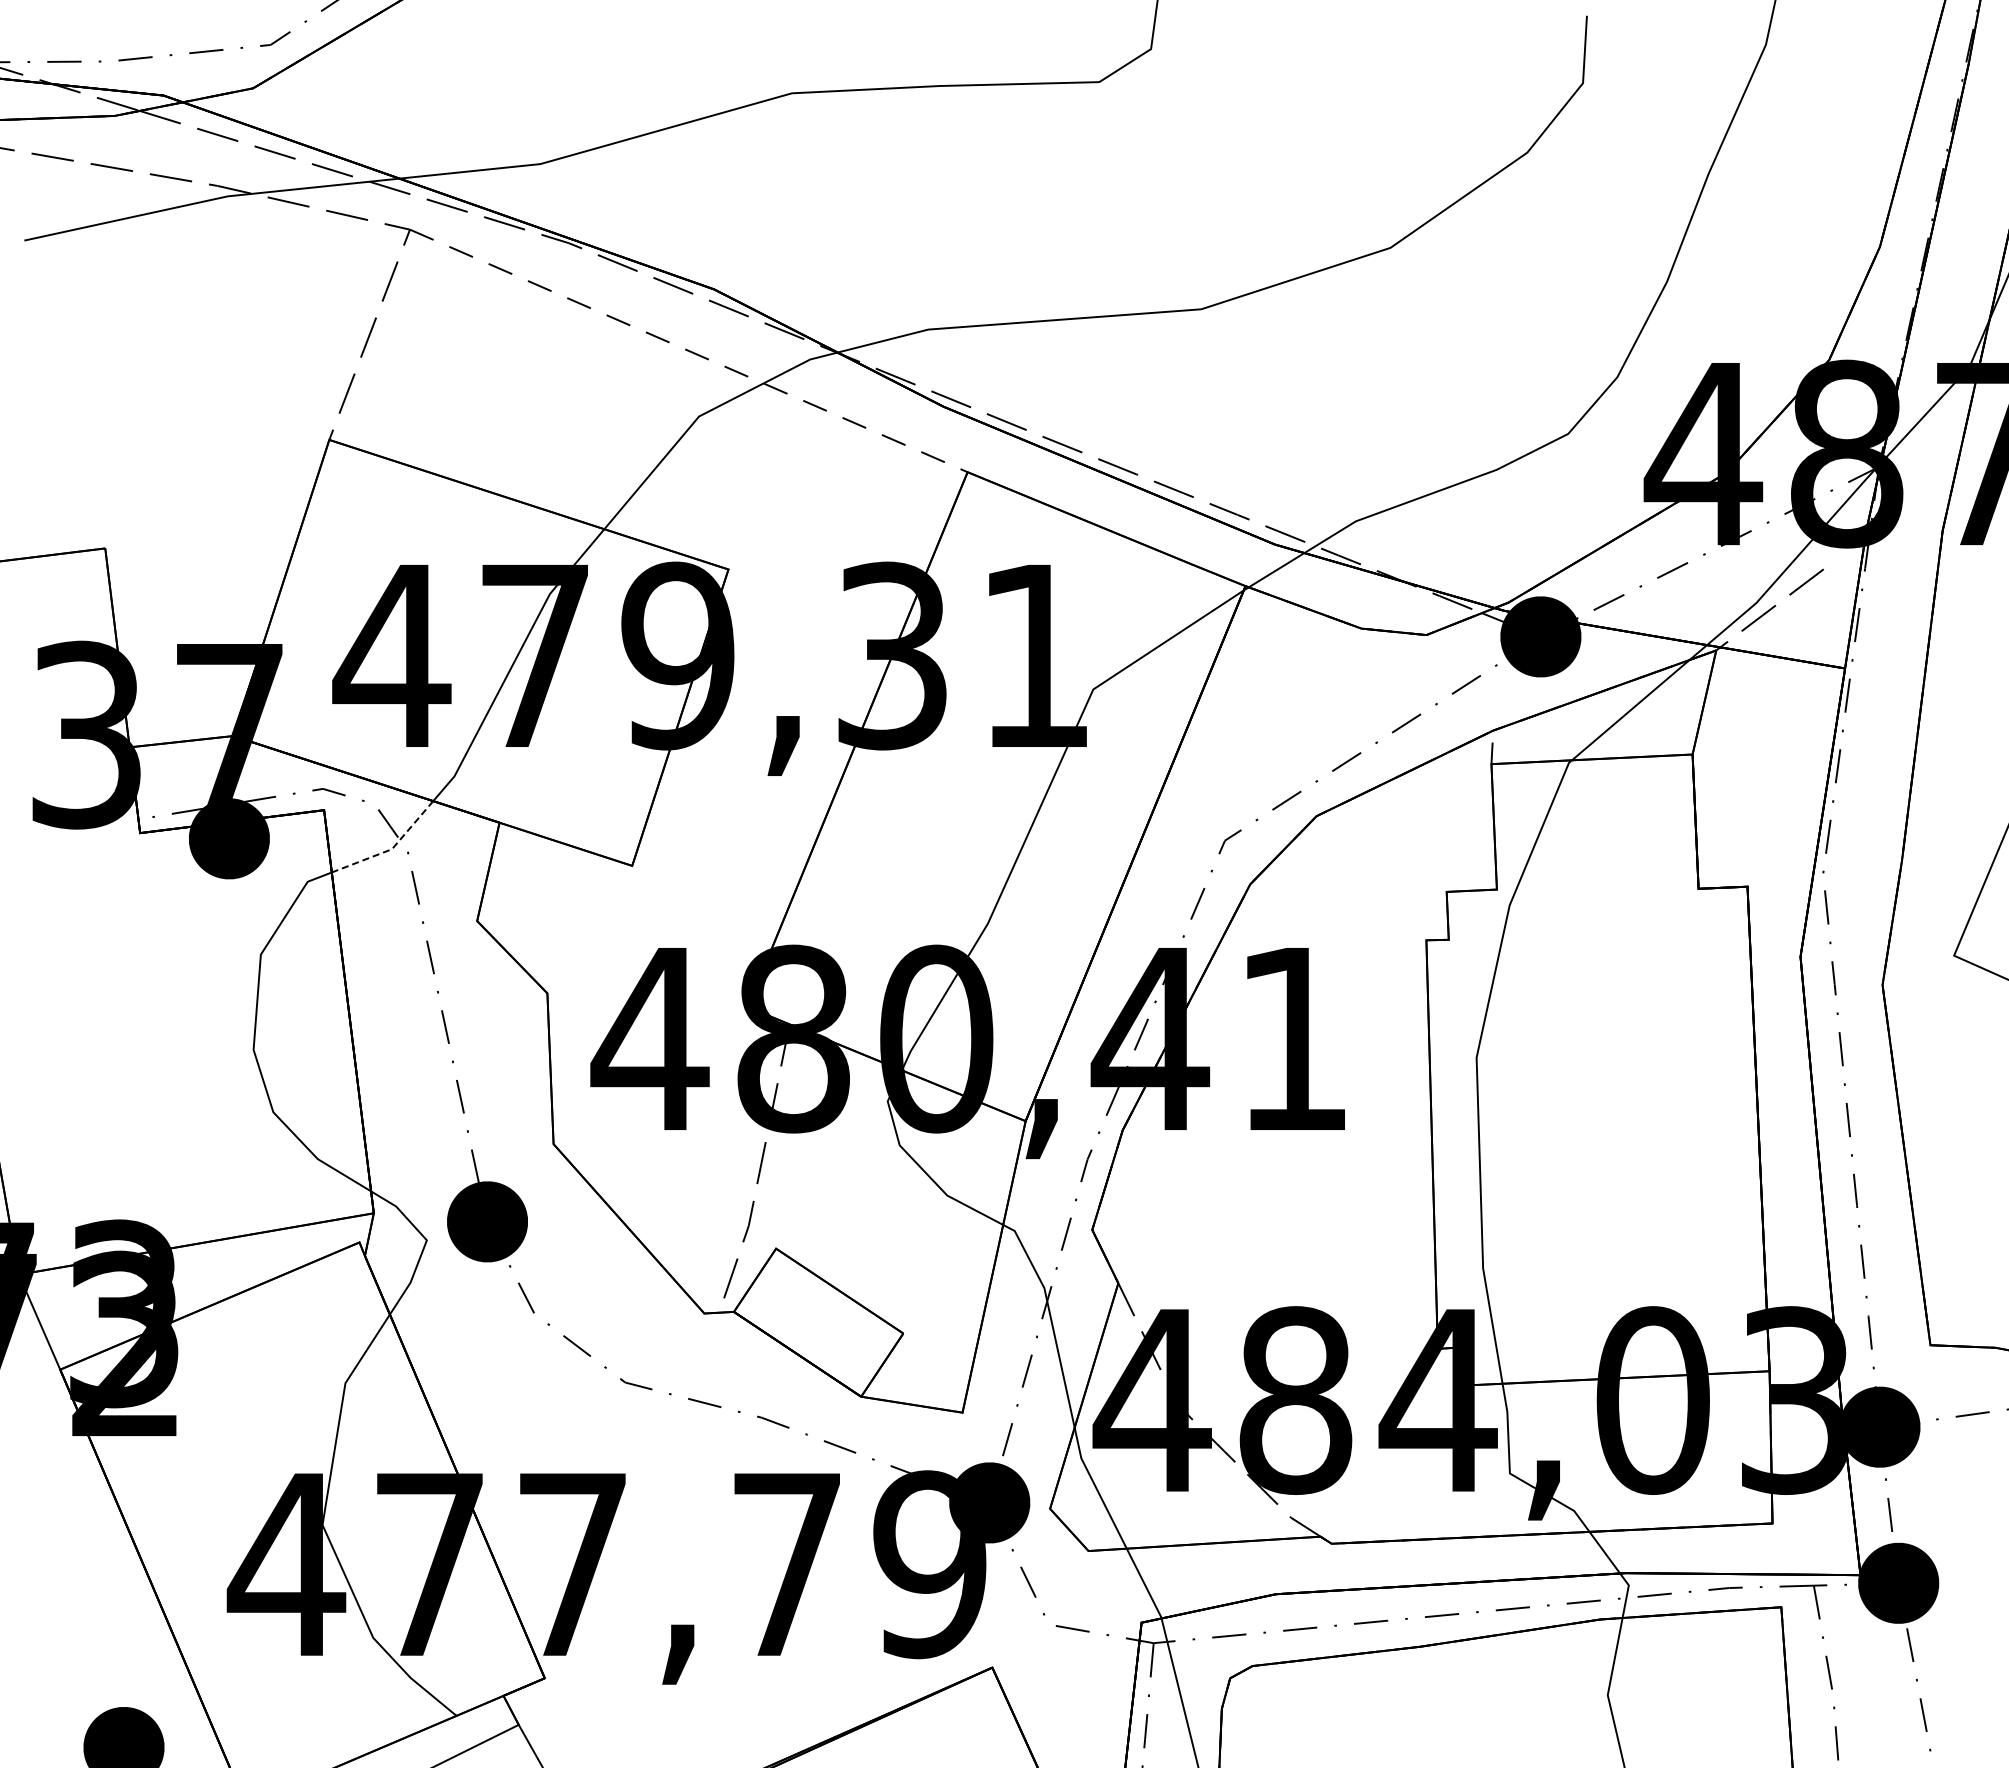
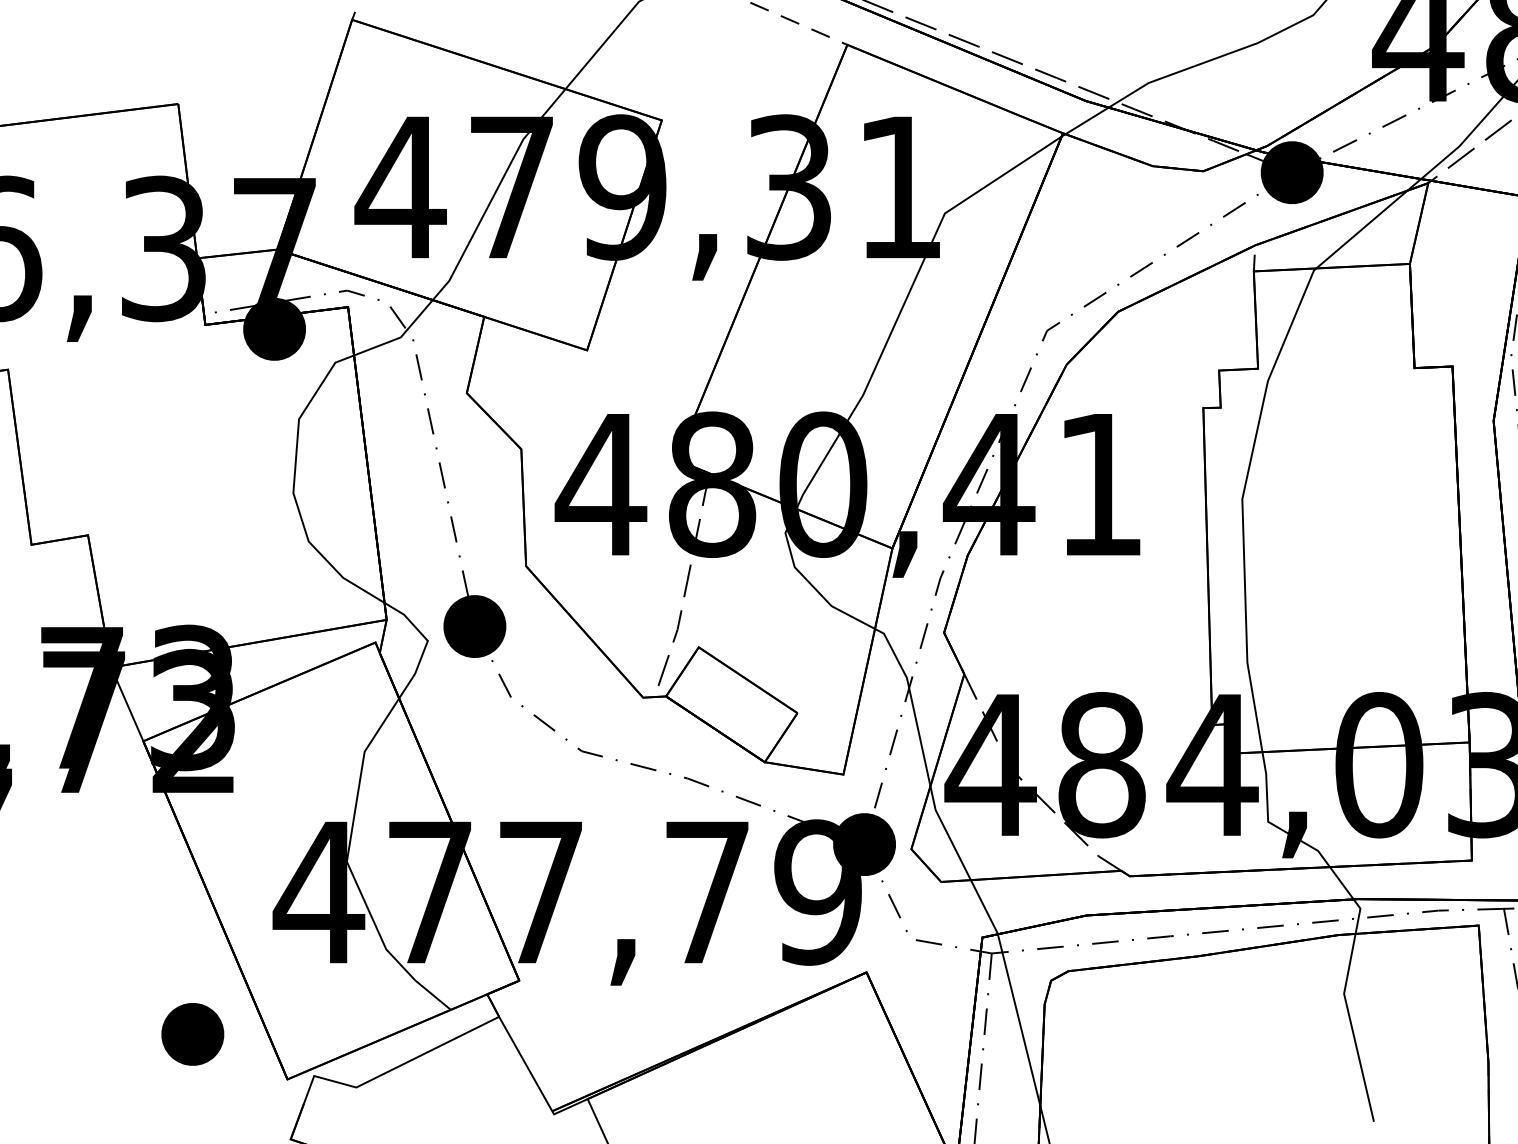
line: (392, 849) -> (401, 337), dashed -> solid

